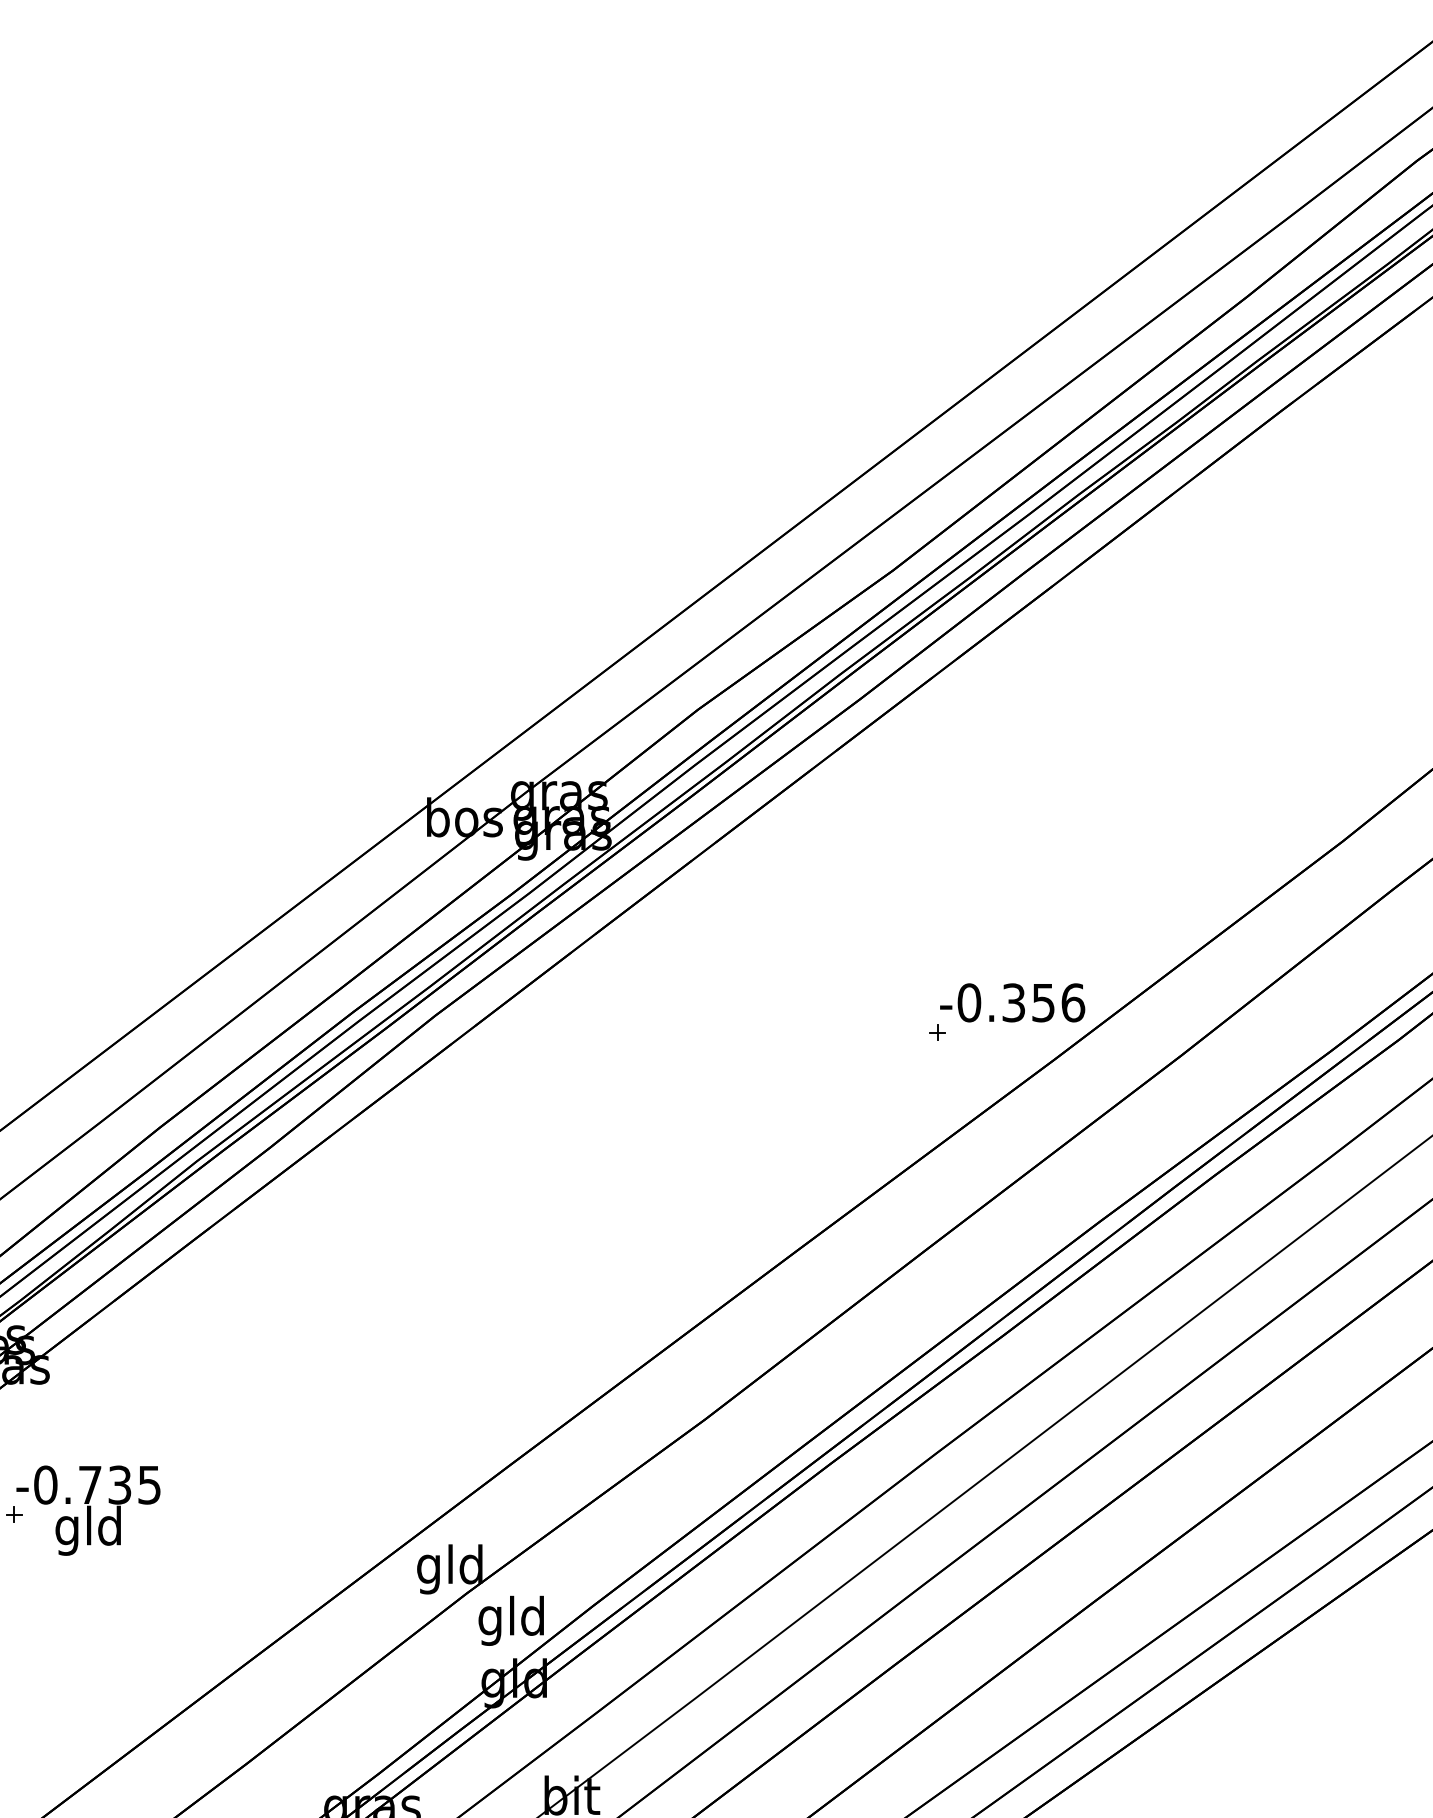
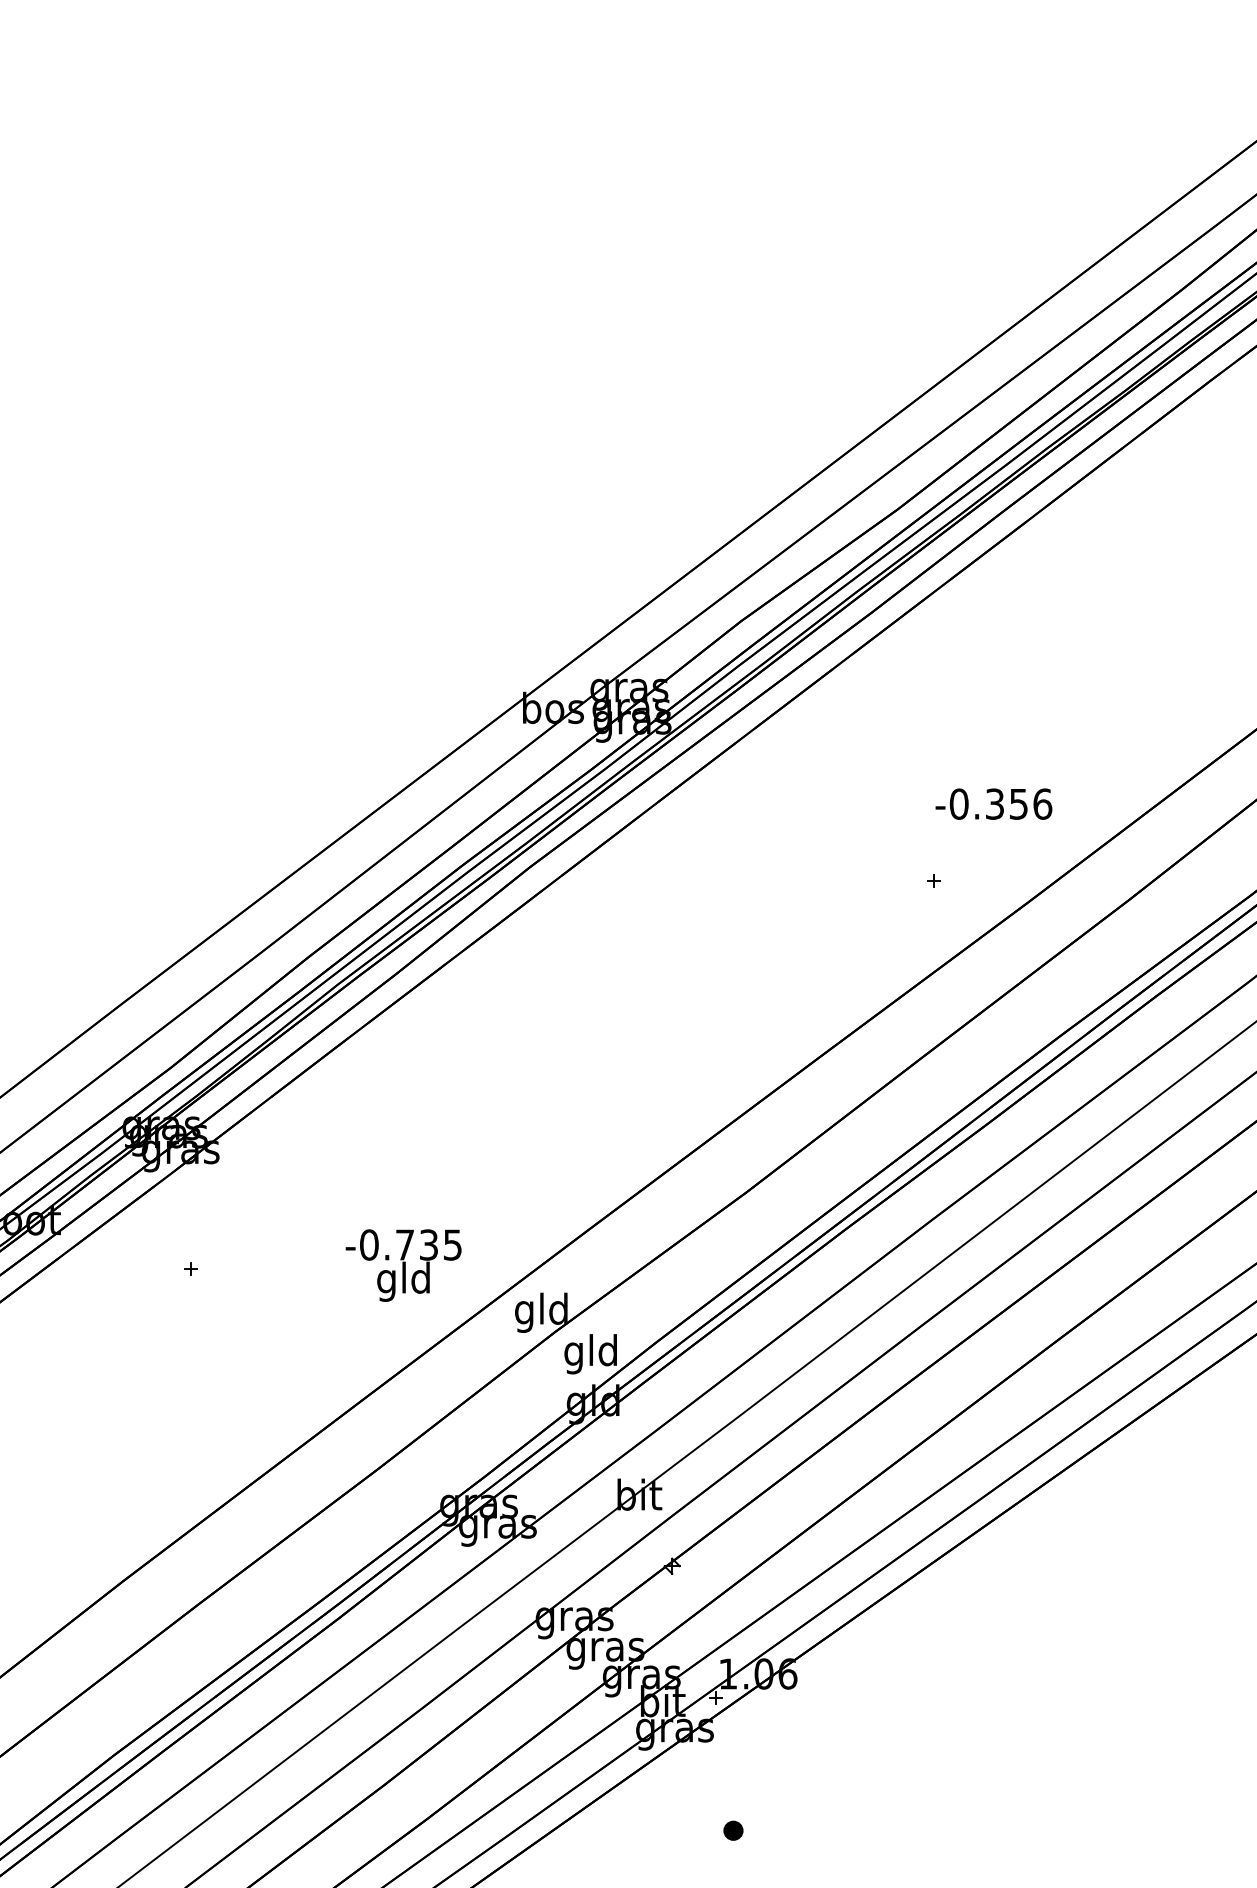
text: (1012, 1002) -> (993, 803), moved
text: (88, 1510) -> (403, 1265), moved

